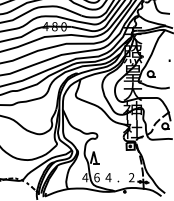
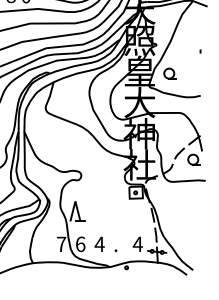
text: (85, 177) -> (61, 244), 4 -> 7
text: (131, 177) -> (137, 244), 2 -> 4

